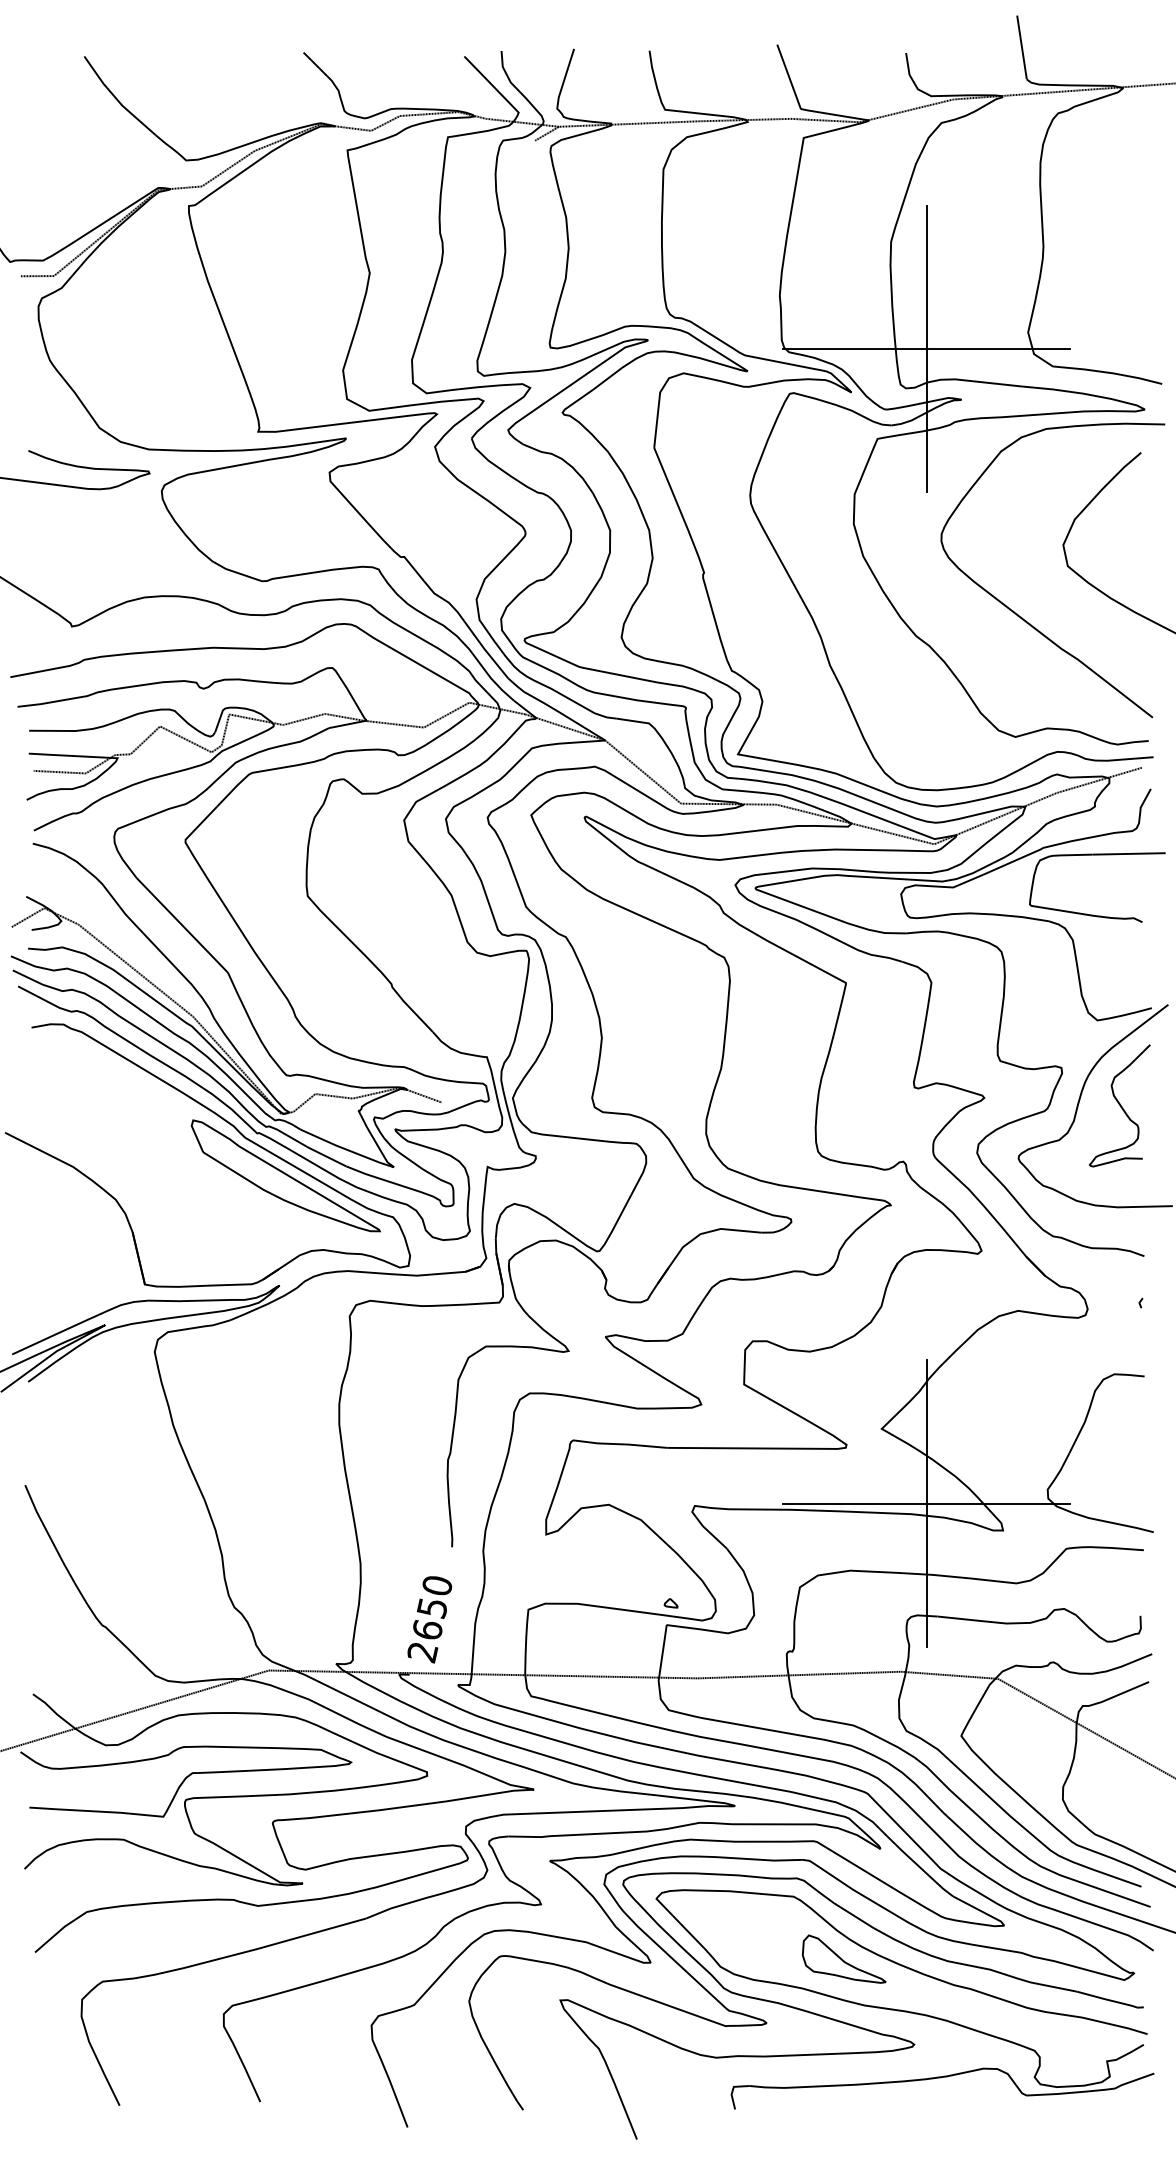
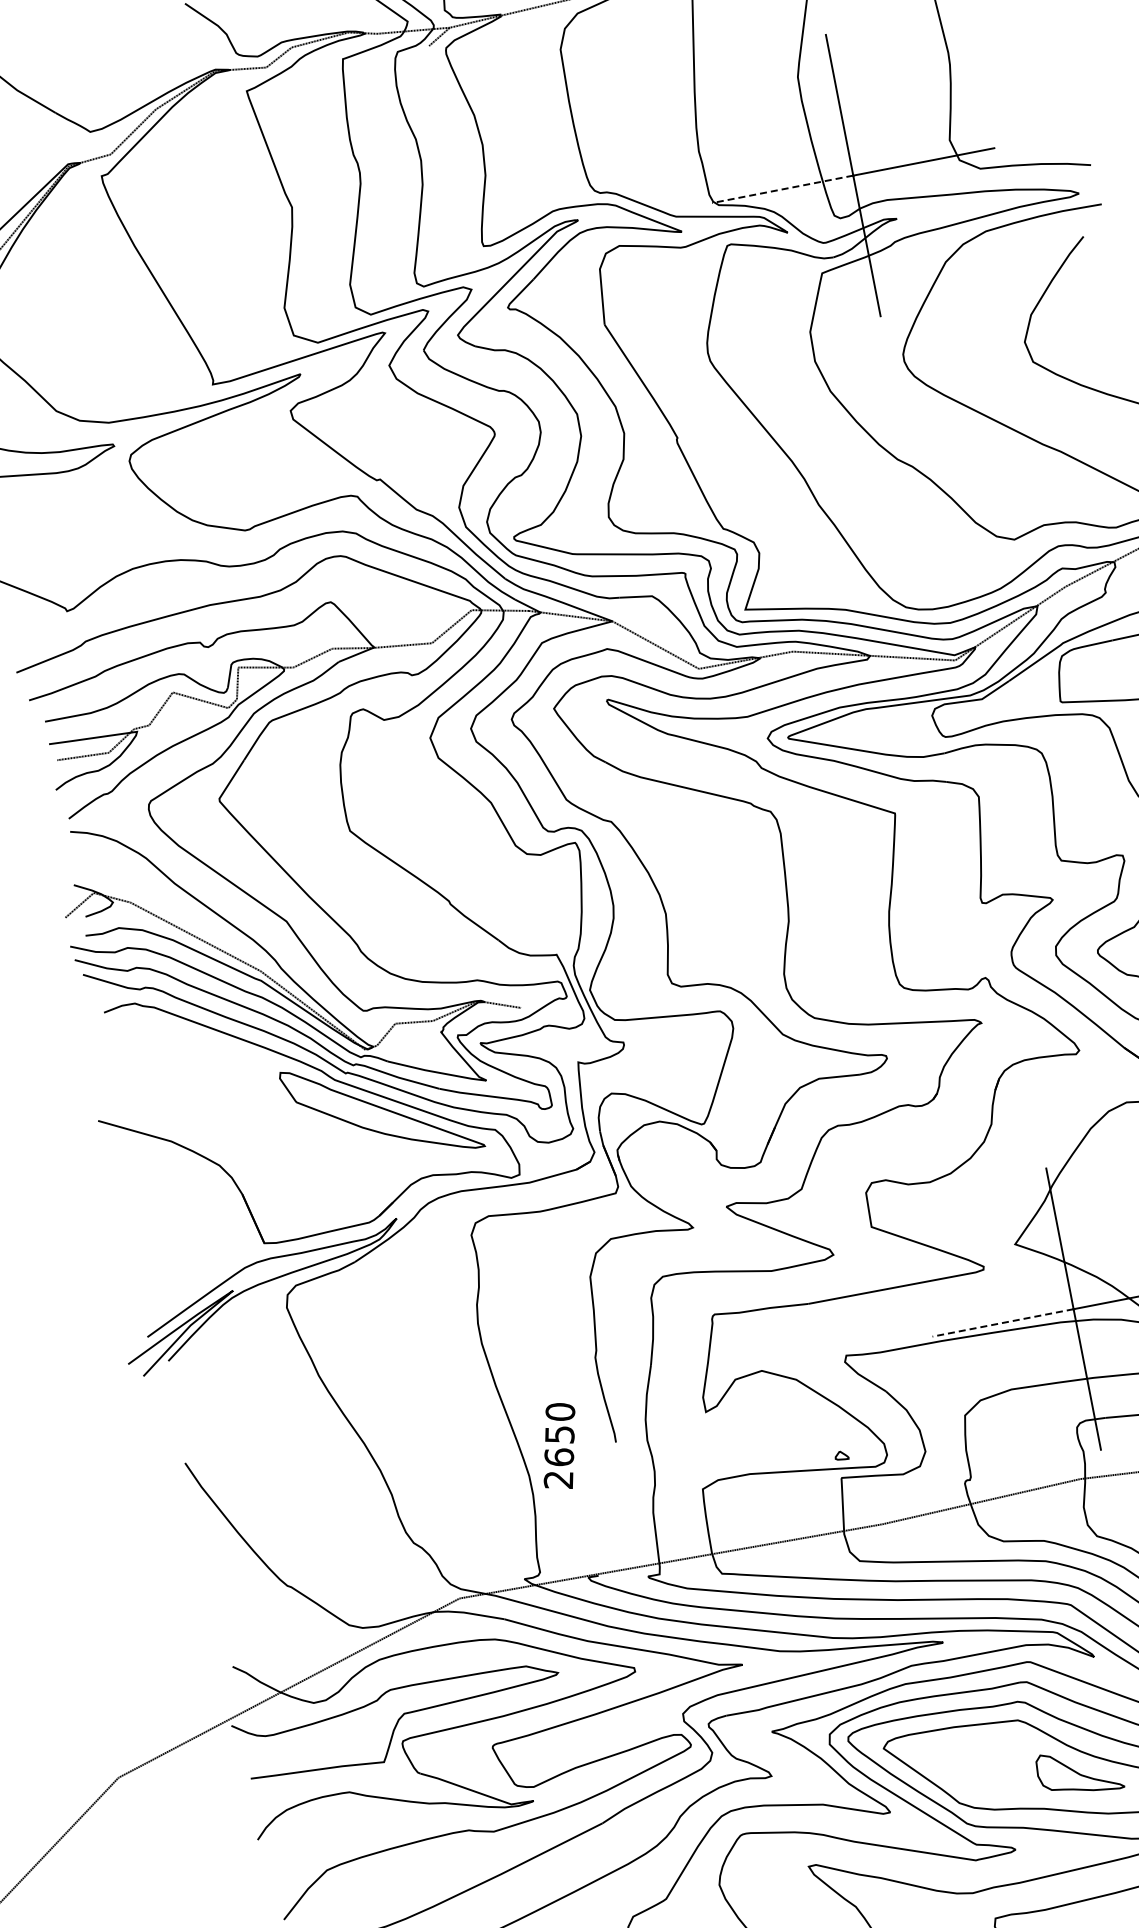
line: (854, 348) -> (782, 189), solid -> dashed
line: (854, 1503) -> (1002, 1322), solid -> dashed
text: (429, 1619) -> (559, 1446), moved

